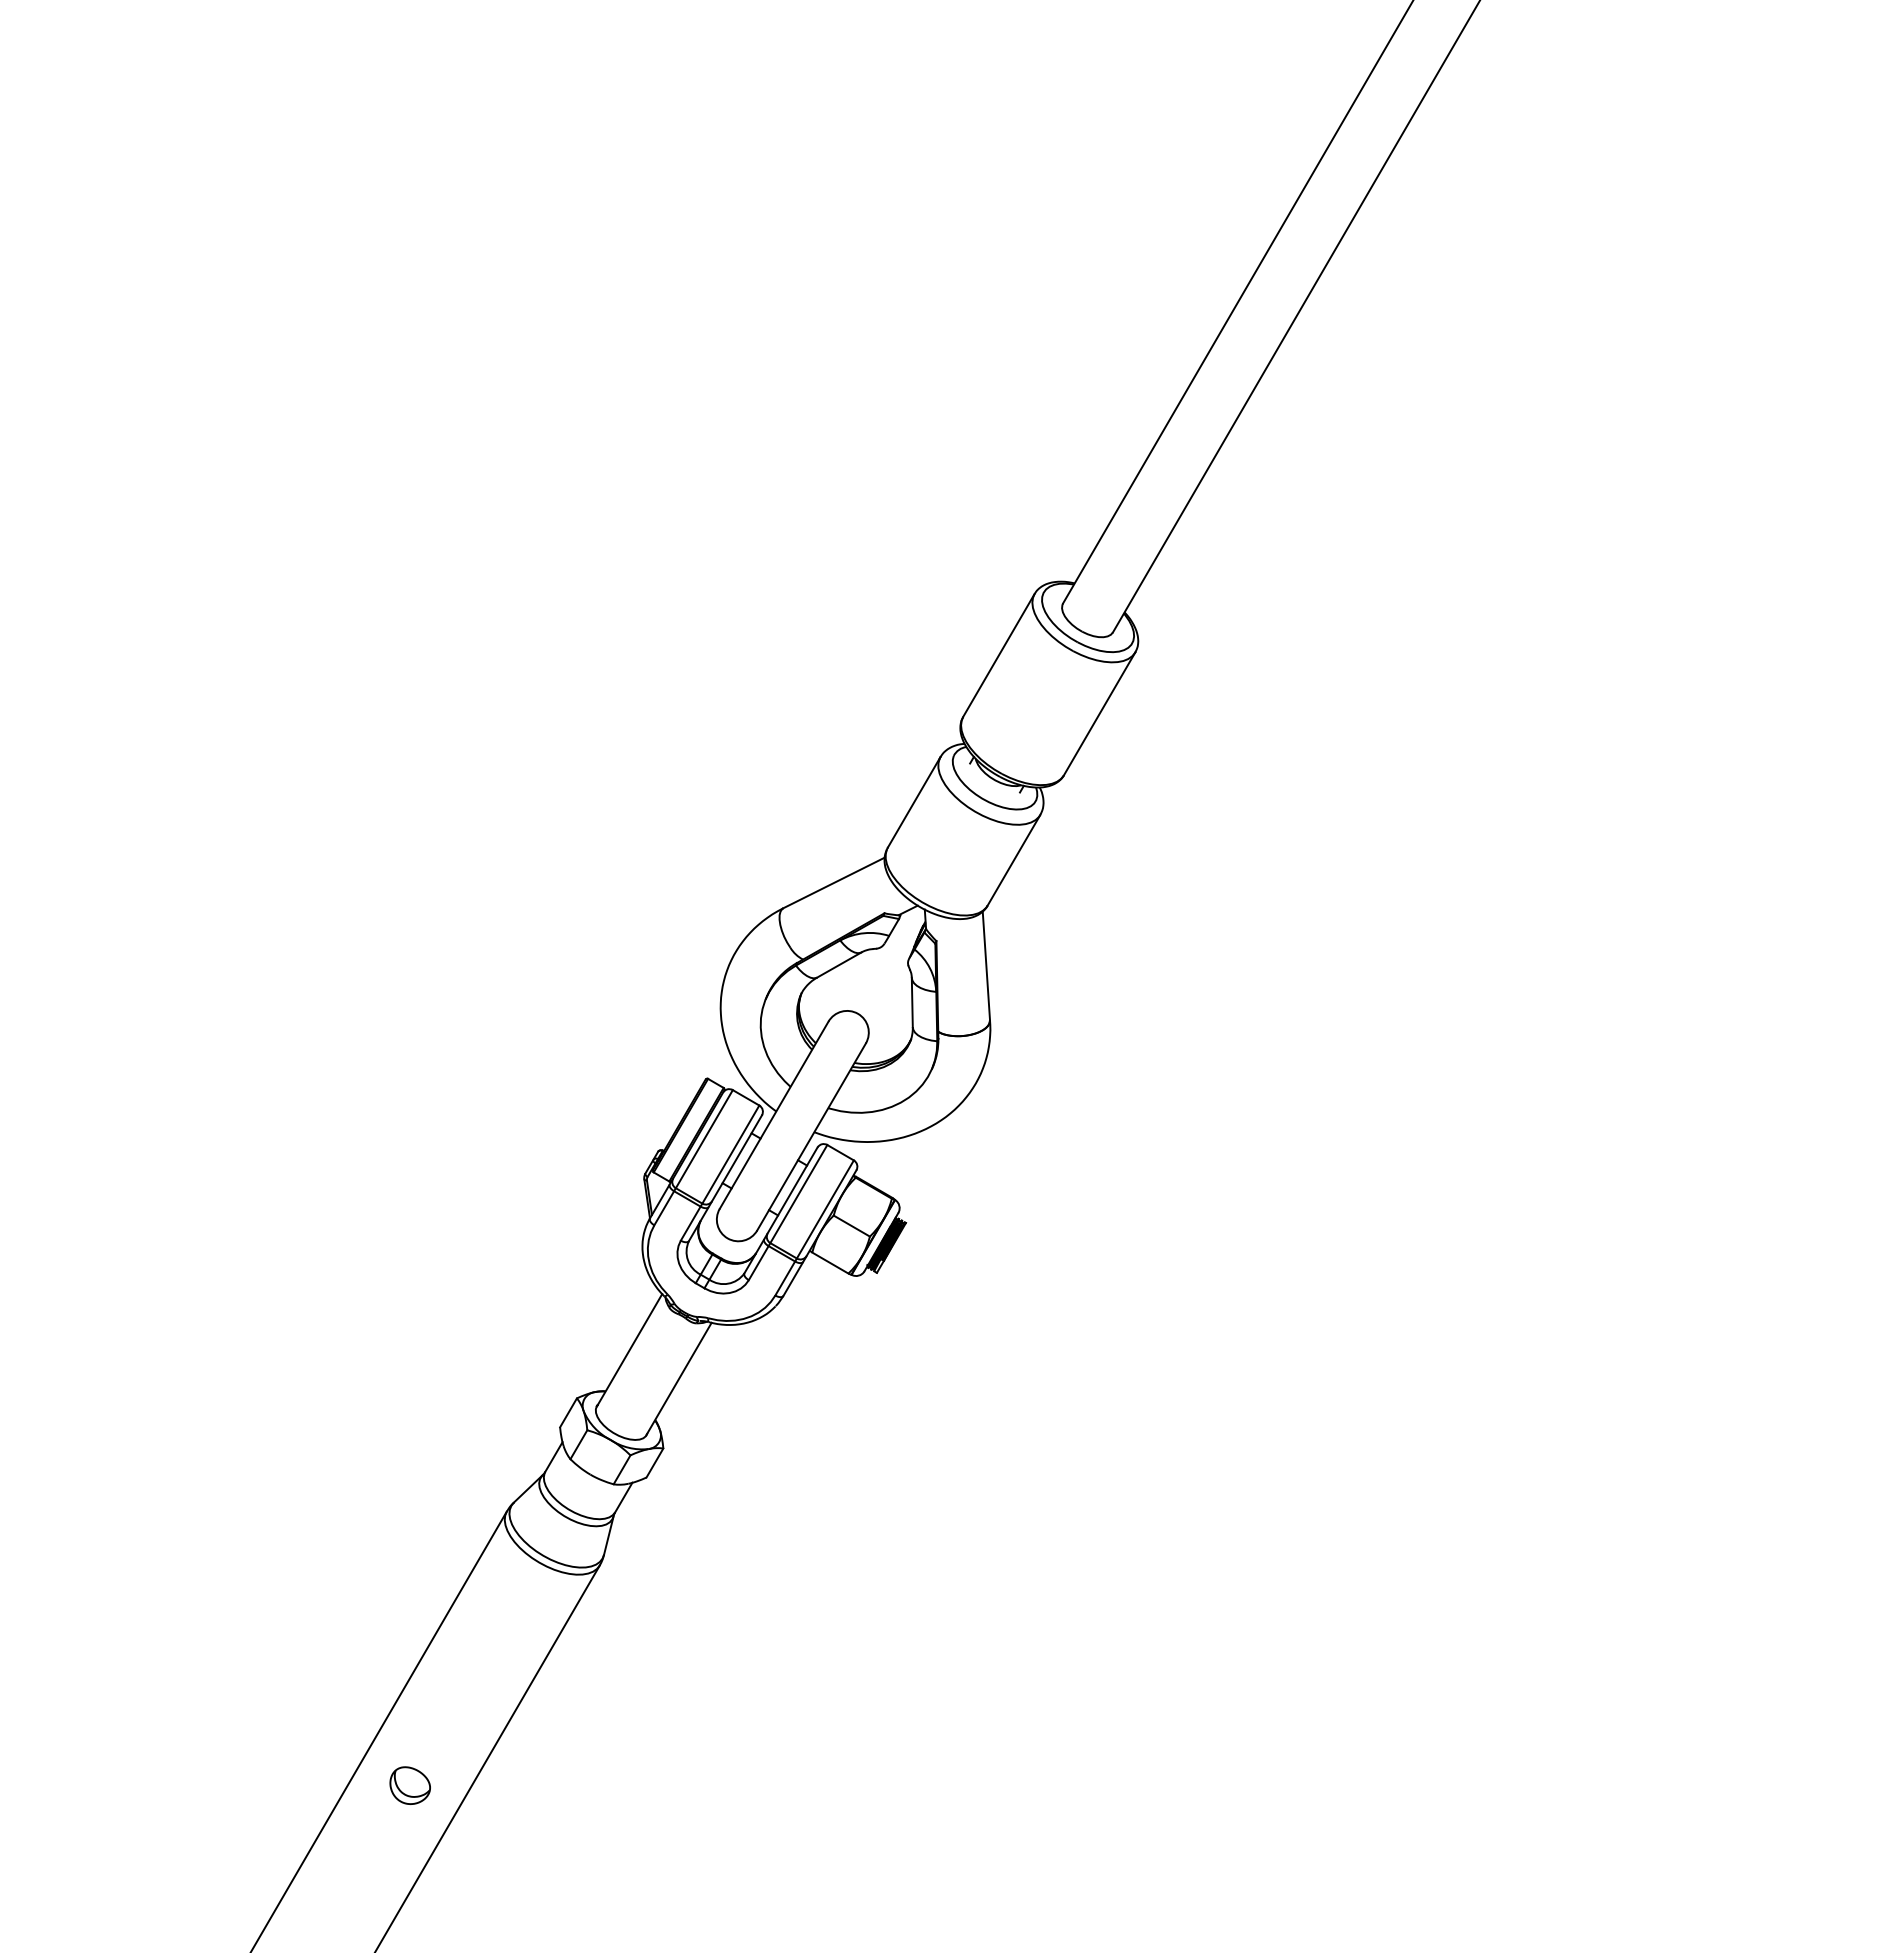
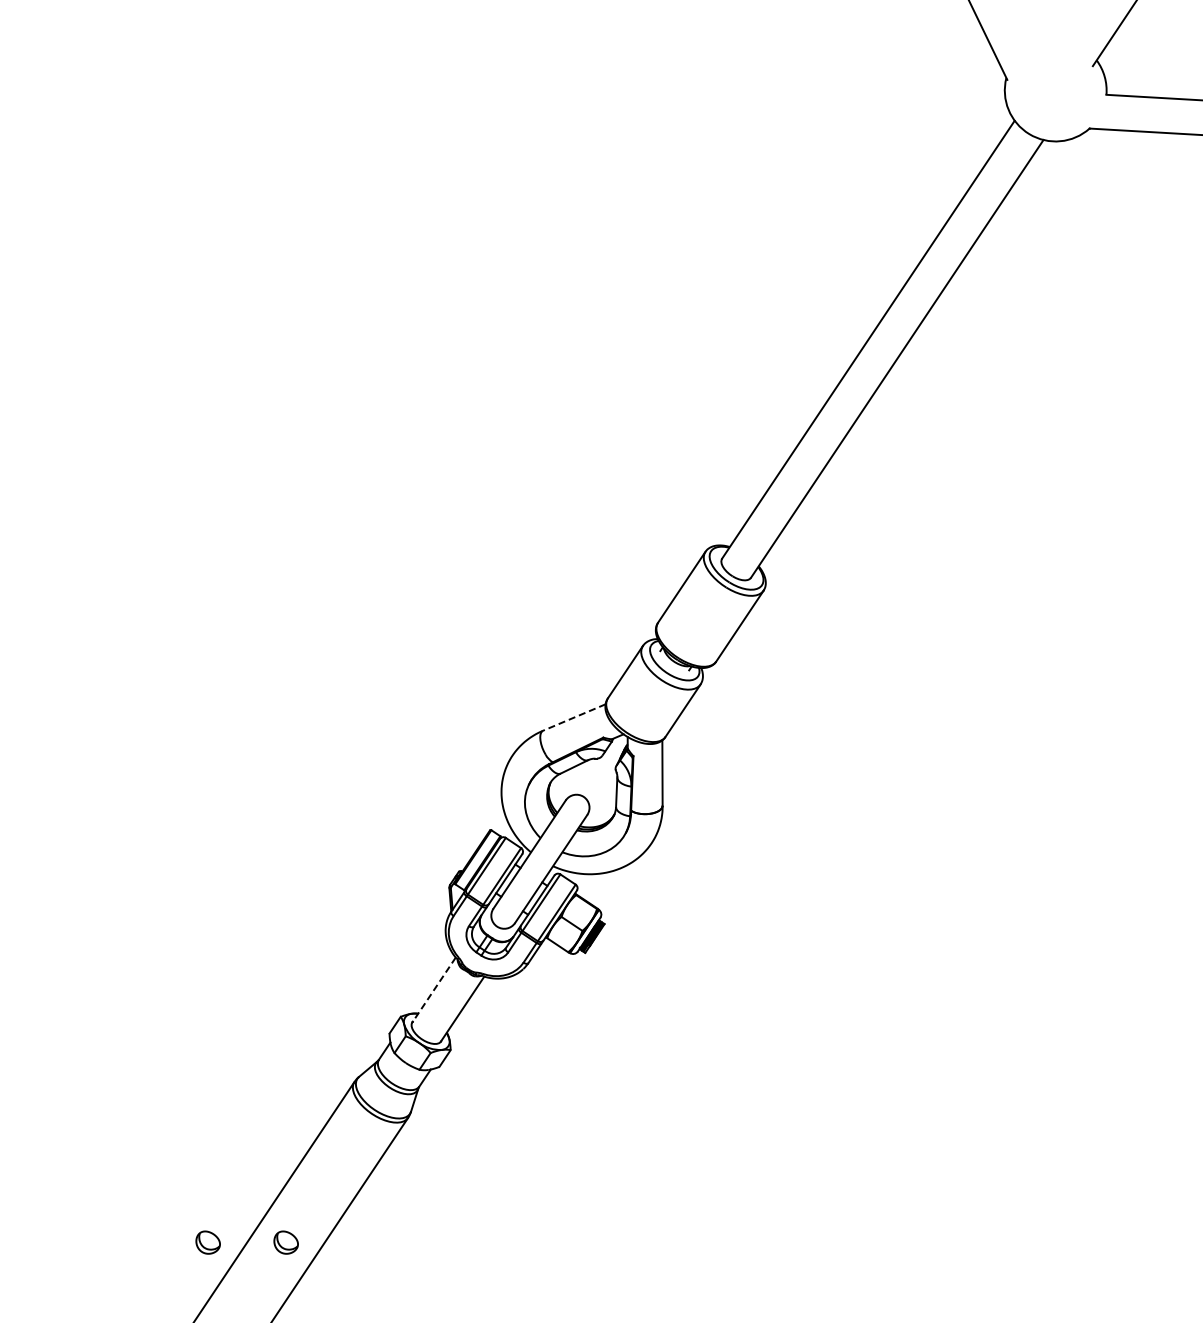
line: (832, 882) -> (573, 717), solid -> dashed
line: (630, 1349) -> (434, 989), solid -> dashed
part: (279, 1793) -> (207, 1242), added

